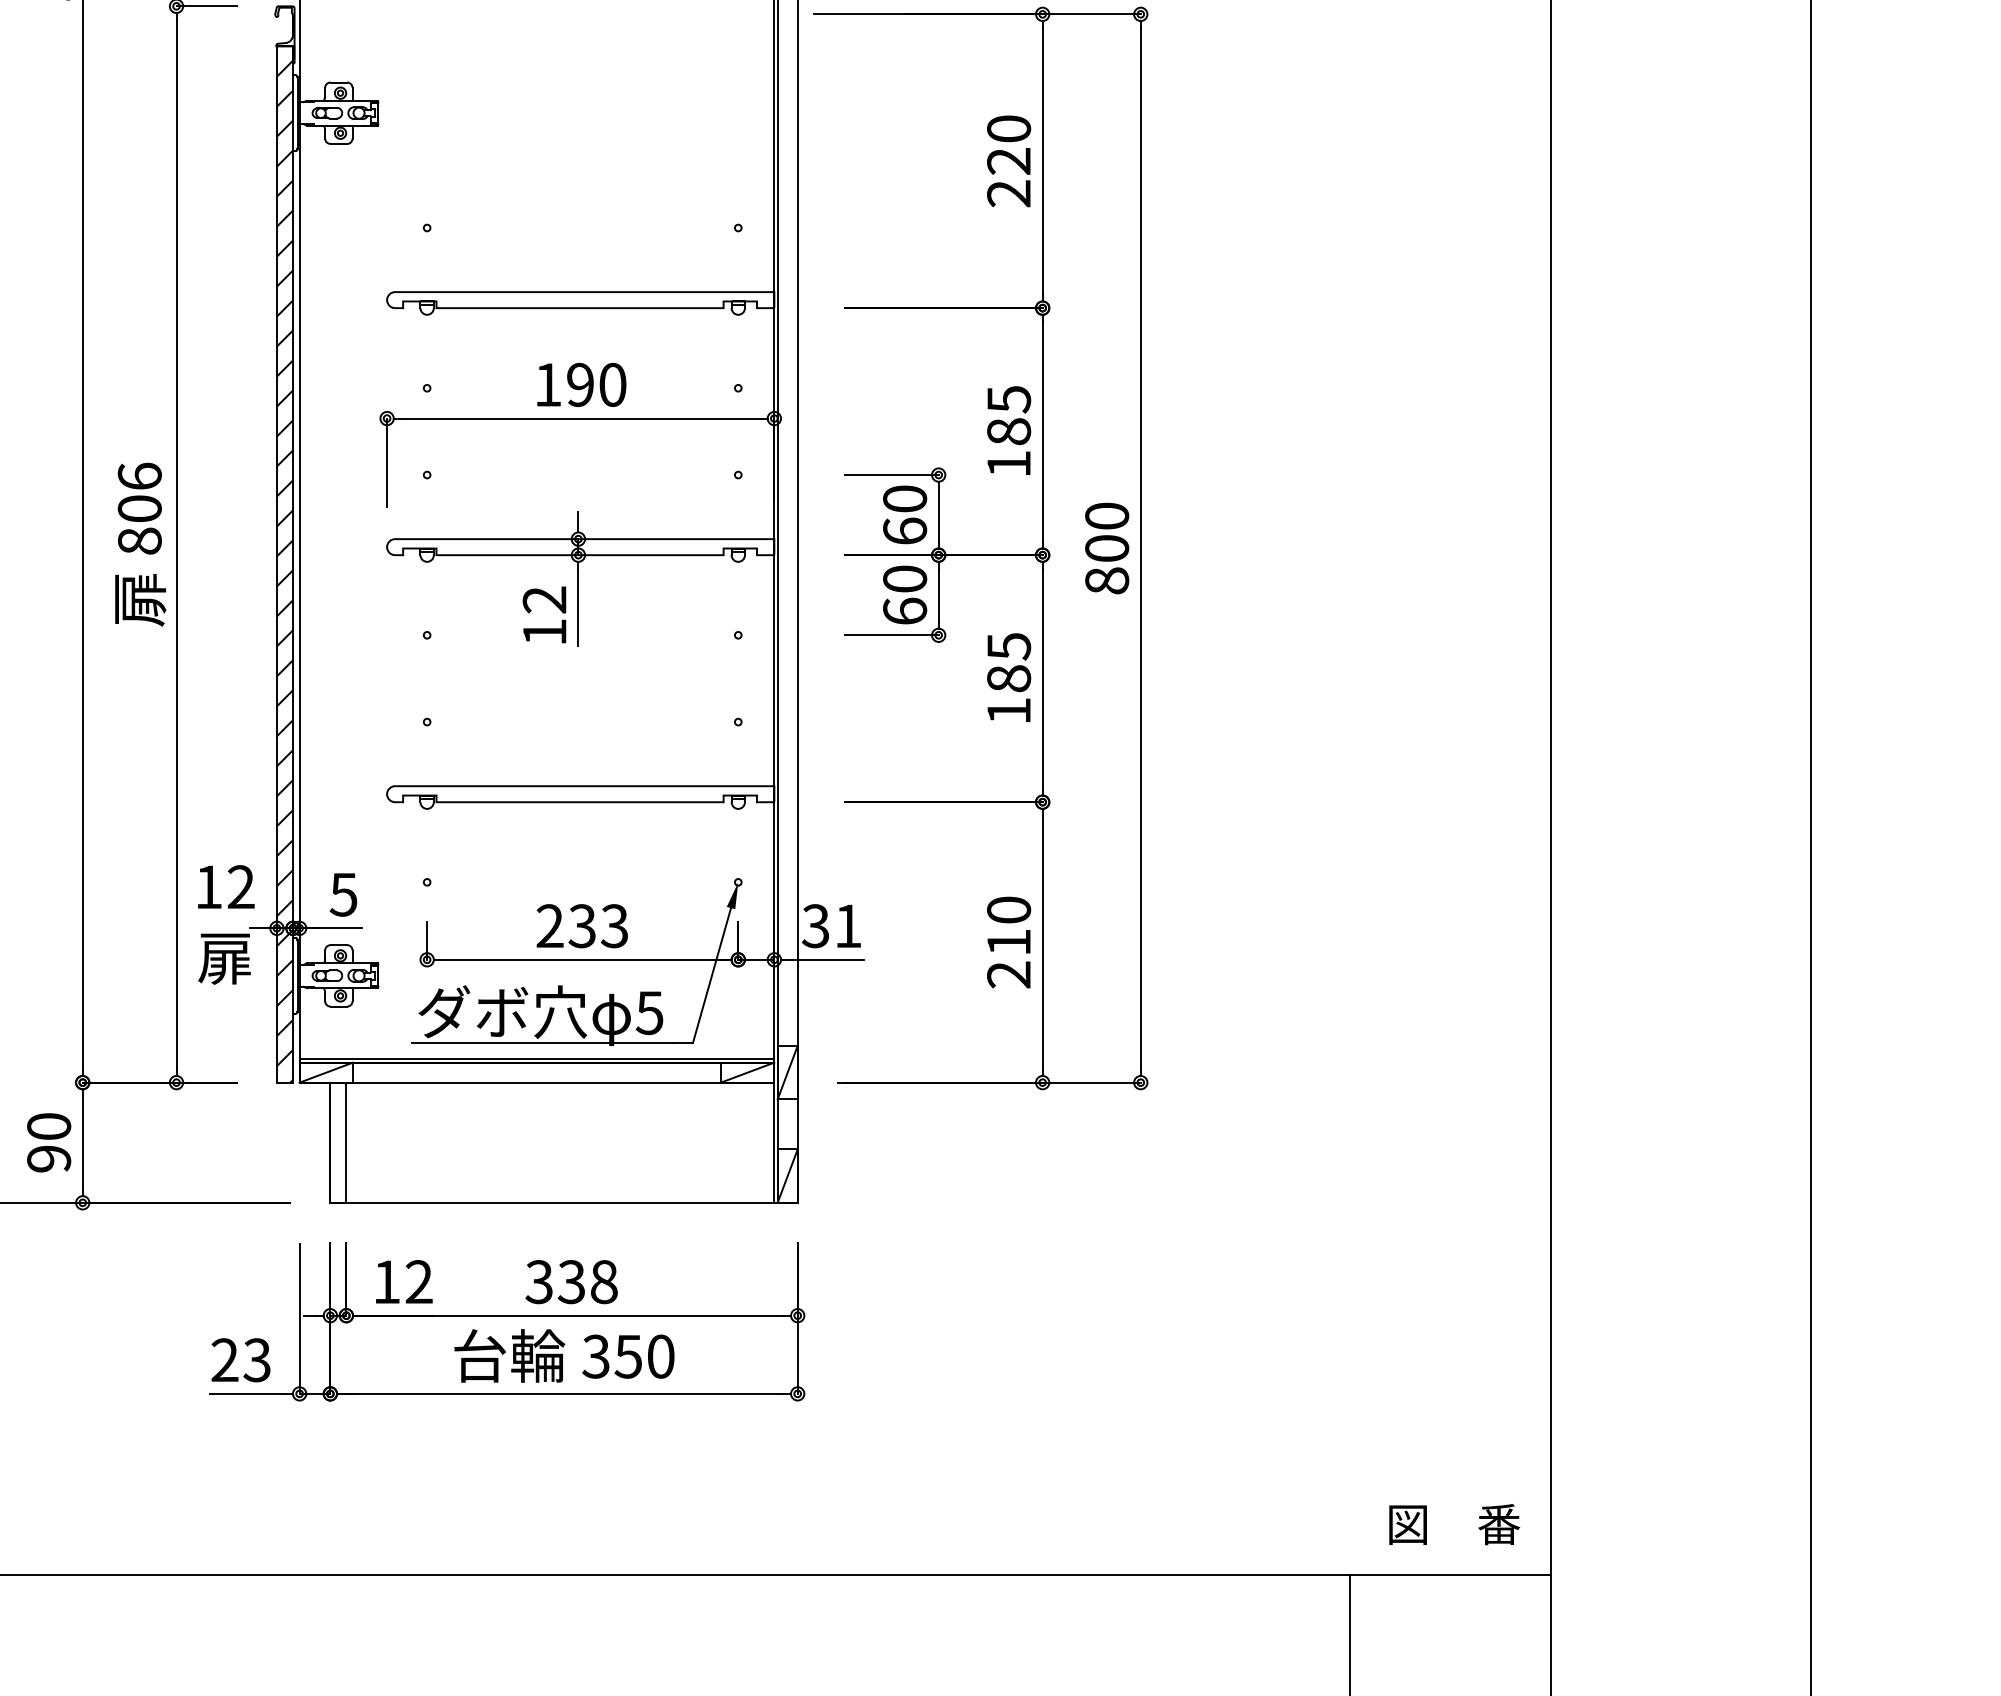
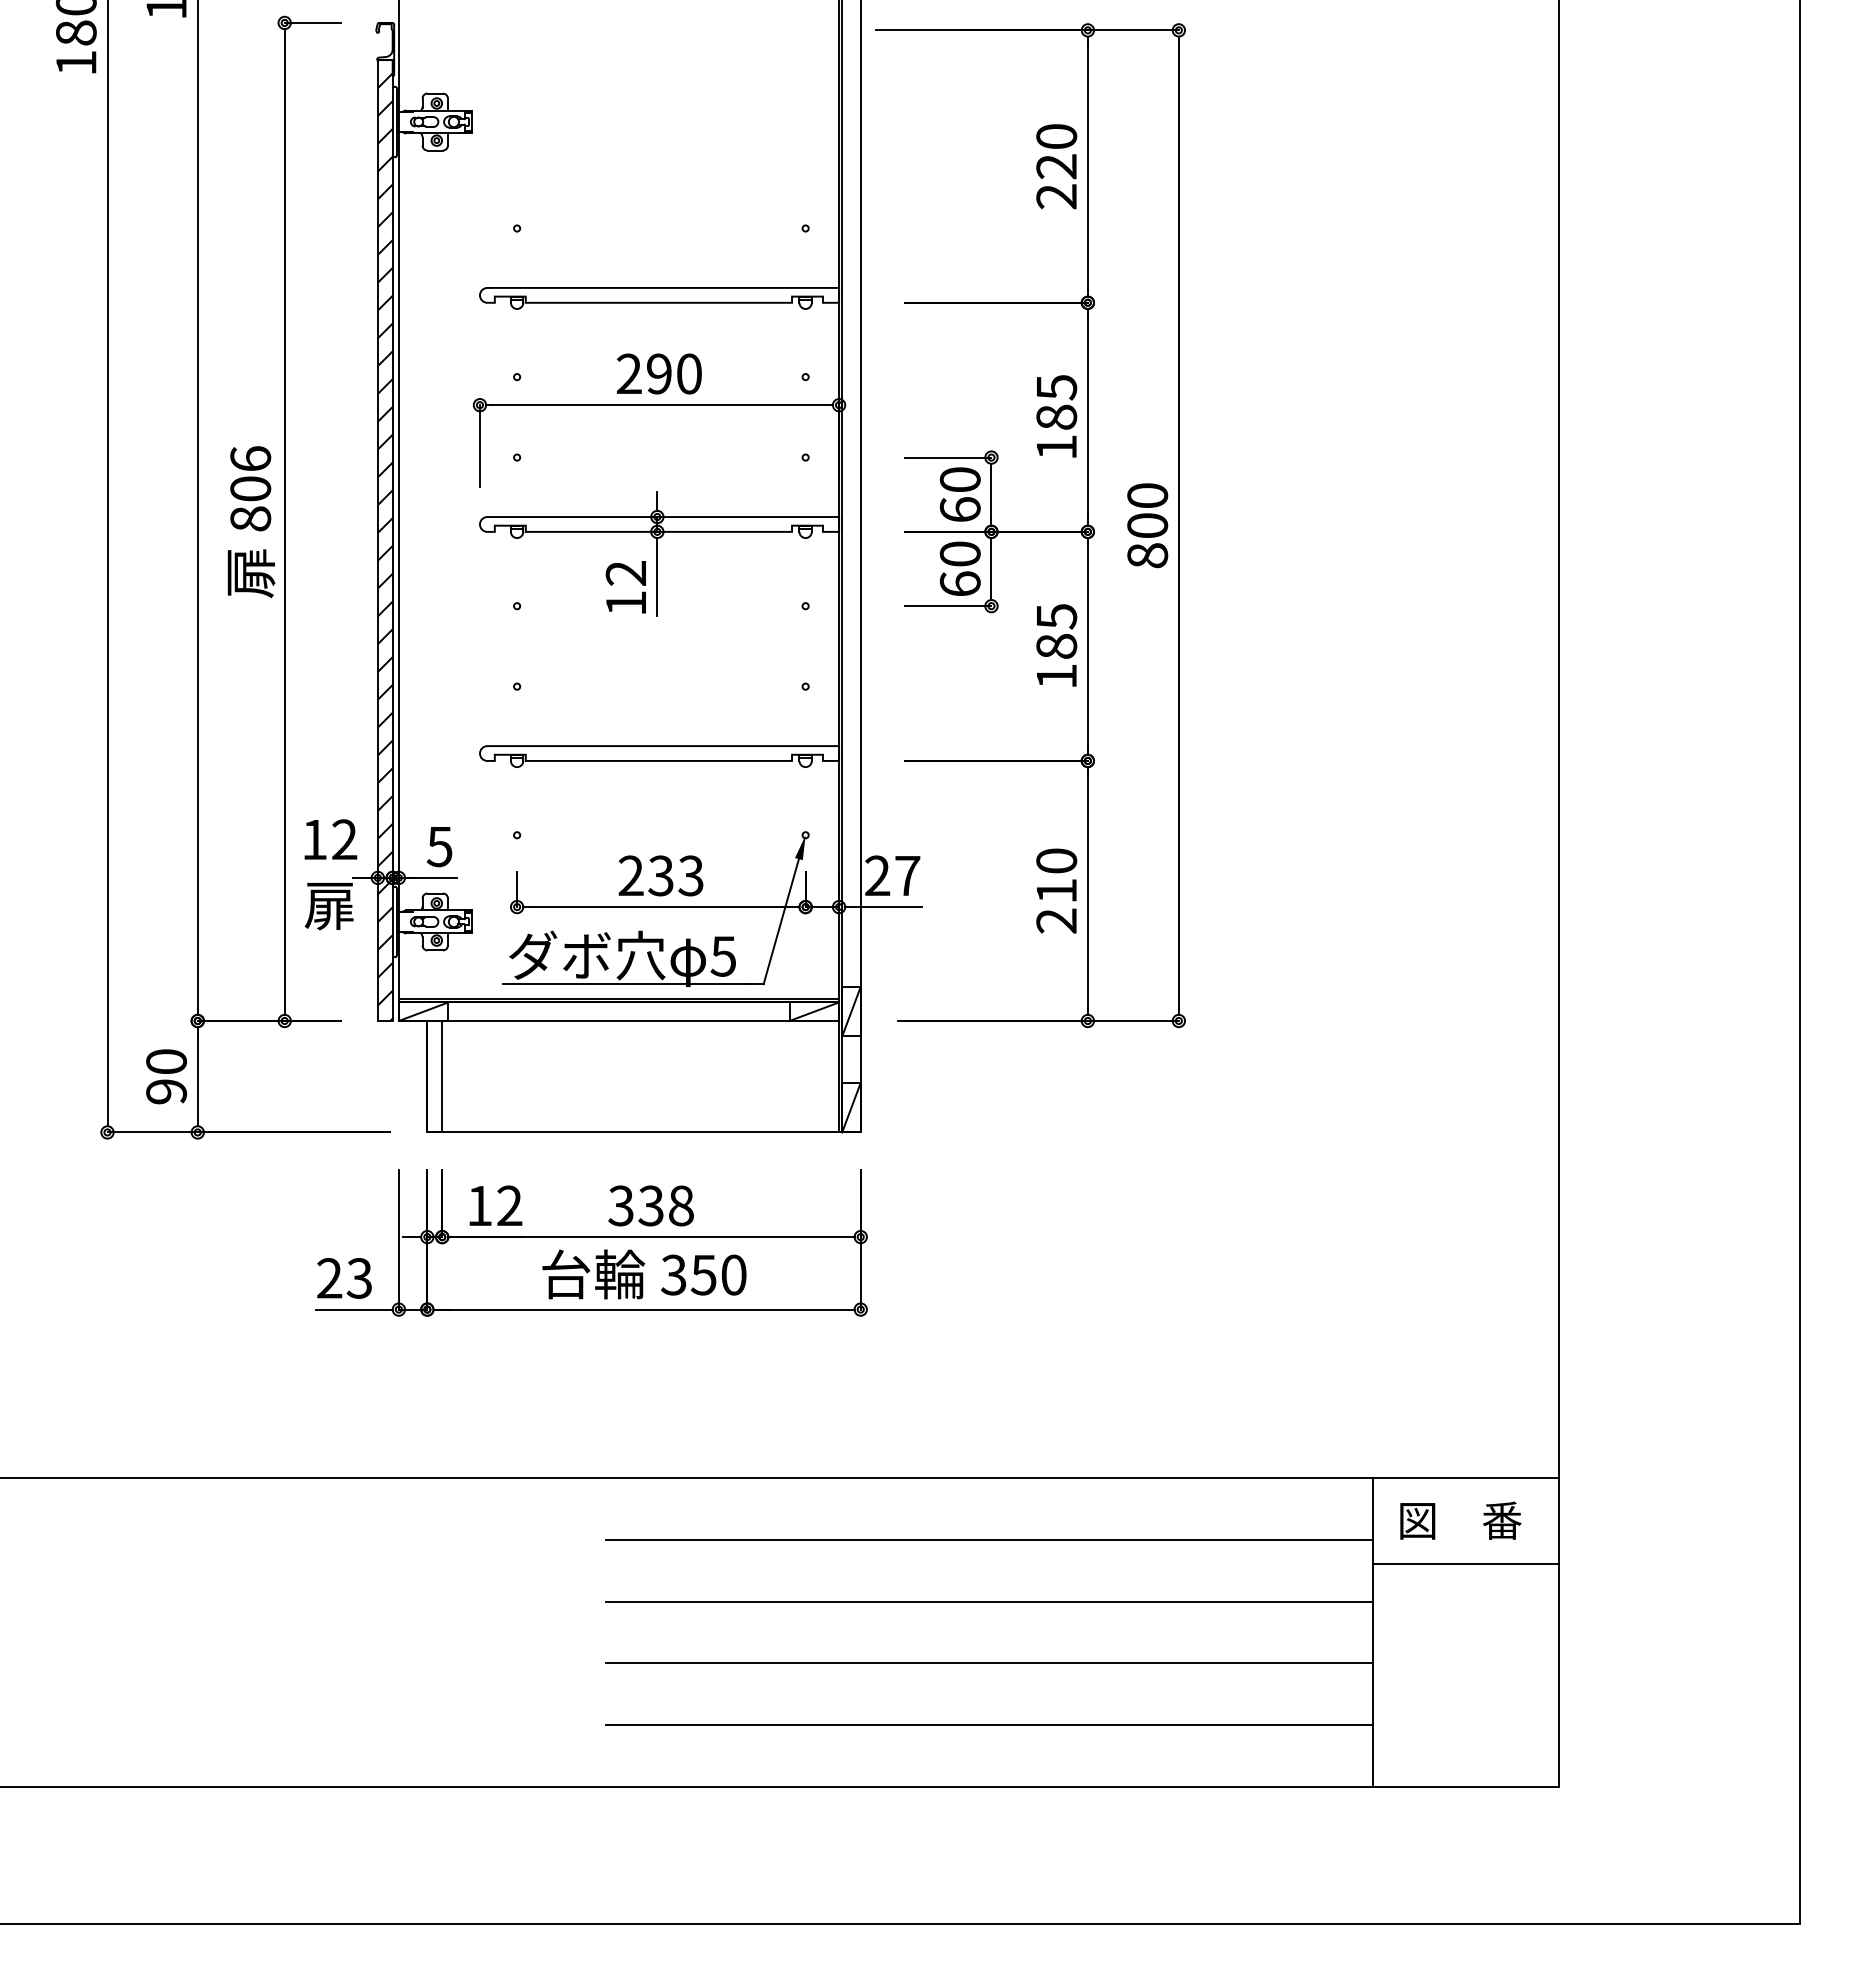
text: (548, 384) -> (629, 373), 190 -> 290
text: (831, 925) -> (892, 875), 31 -> 27
text: (1454, 1524) -> (1460, 1520), moved
line: (936, 1641) -> (989, 1539), added
line: (1450, 1668) -> (1466, 1564), added

